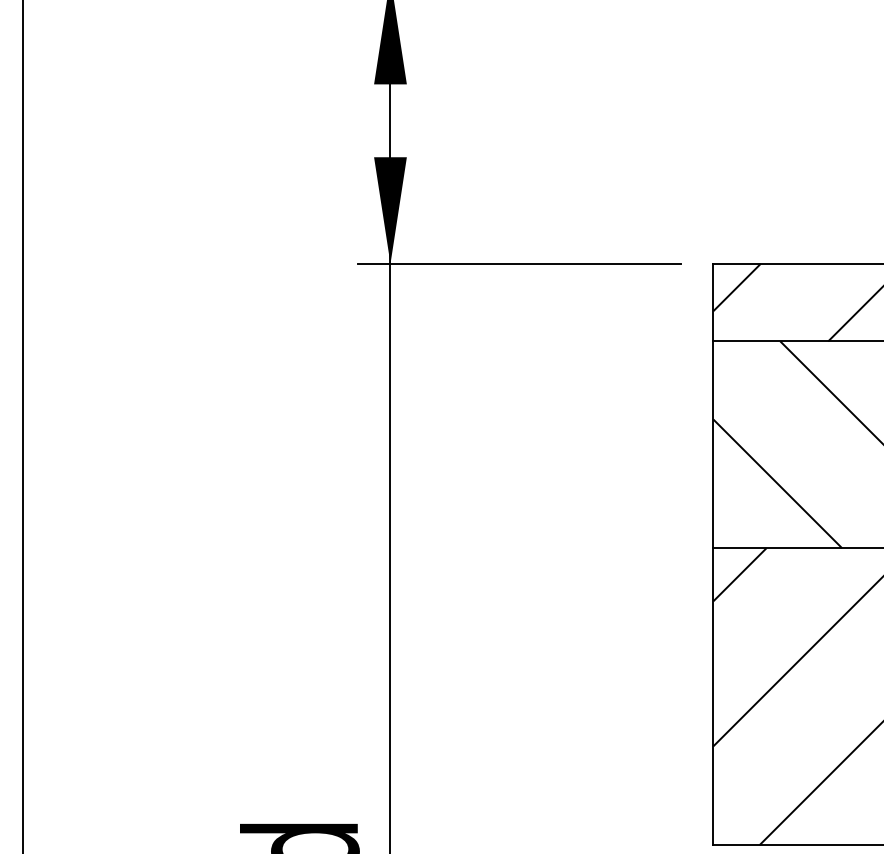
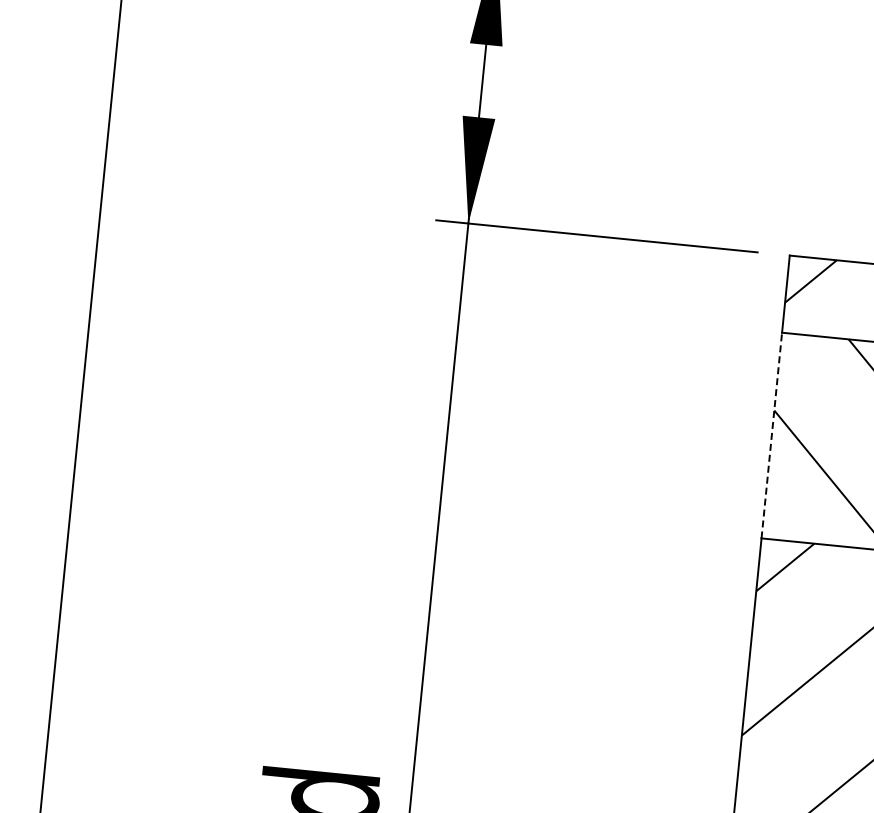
line: (713, 444) -> (771, 435), solid -> dashed

